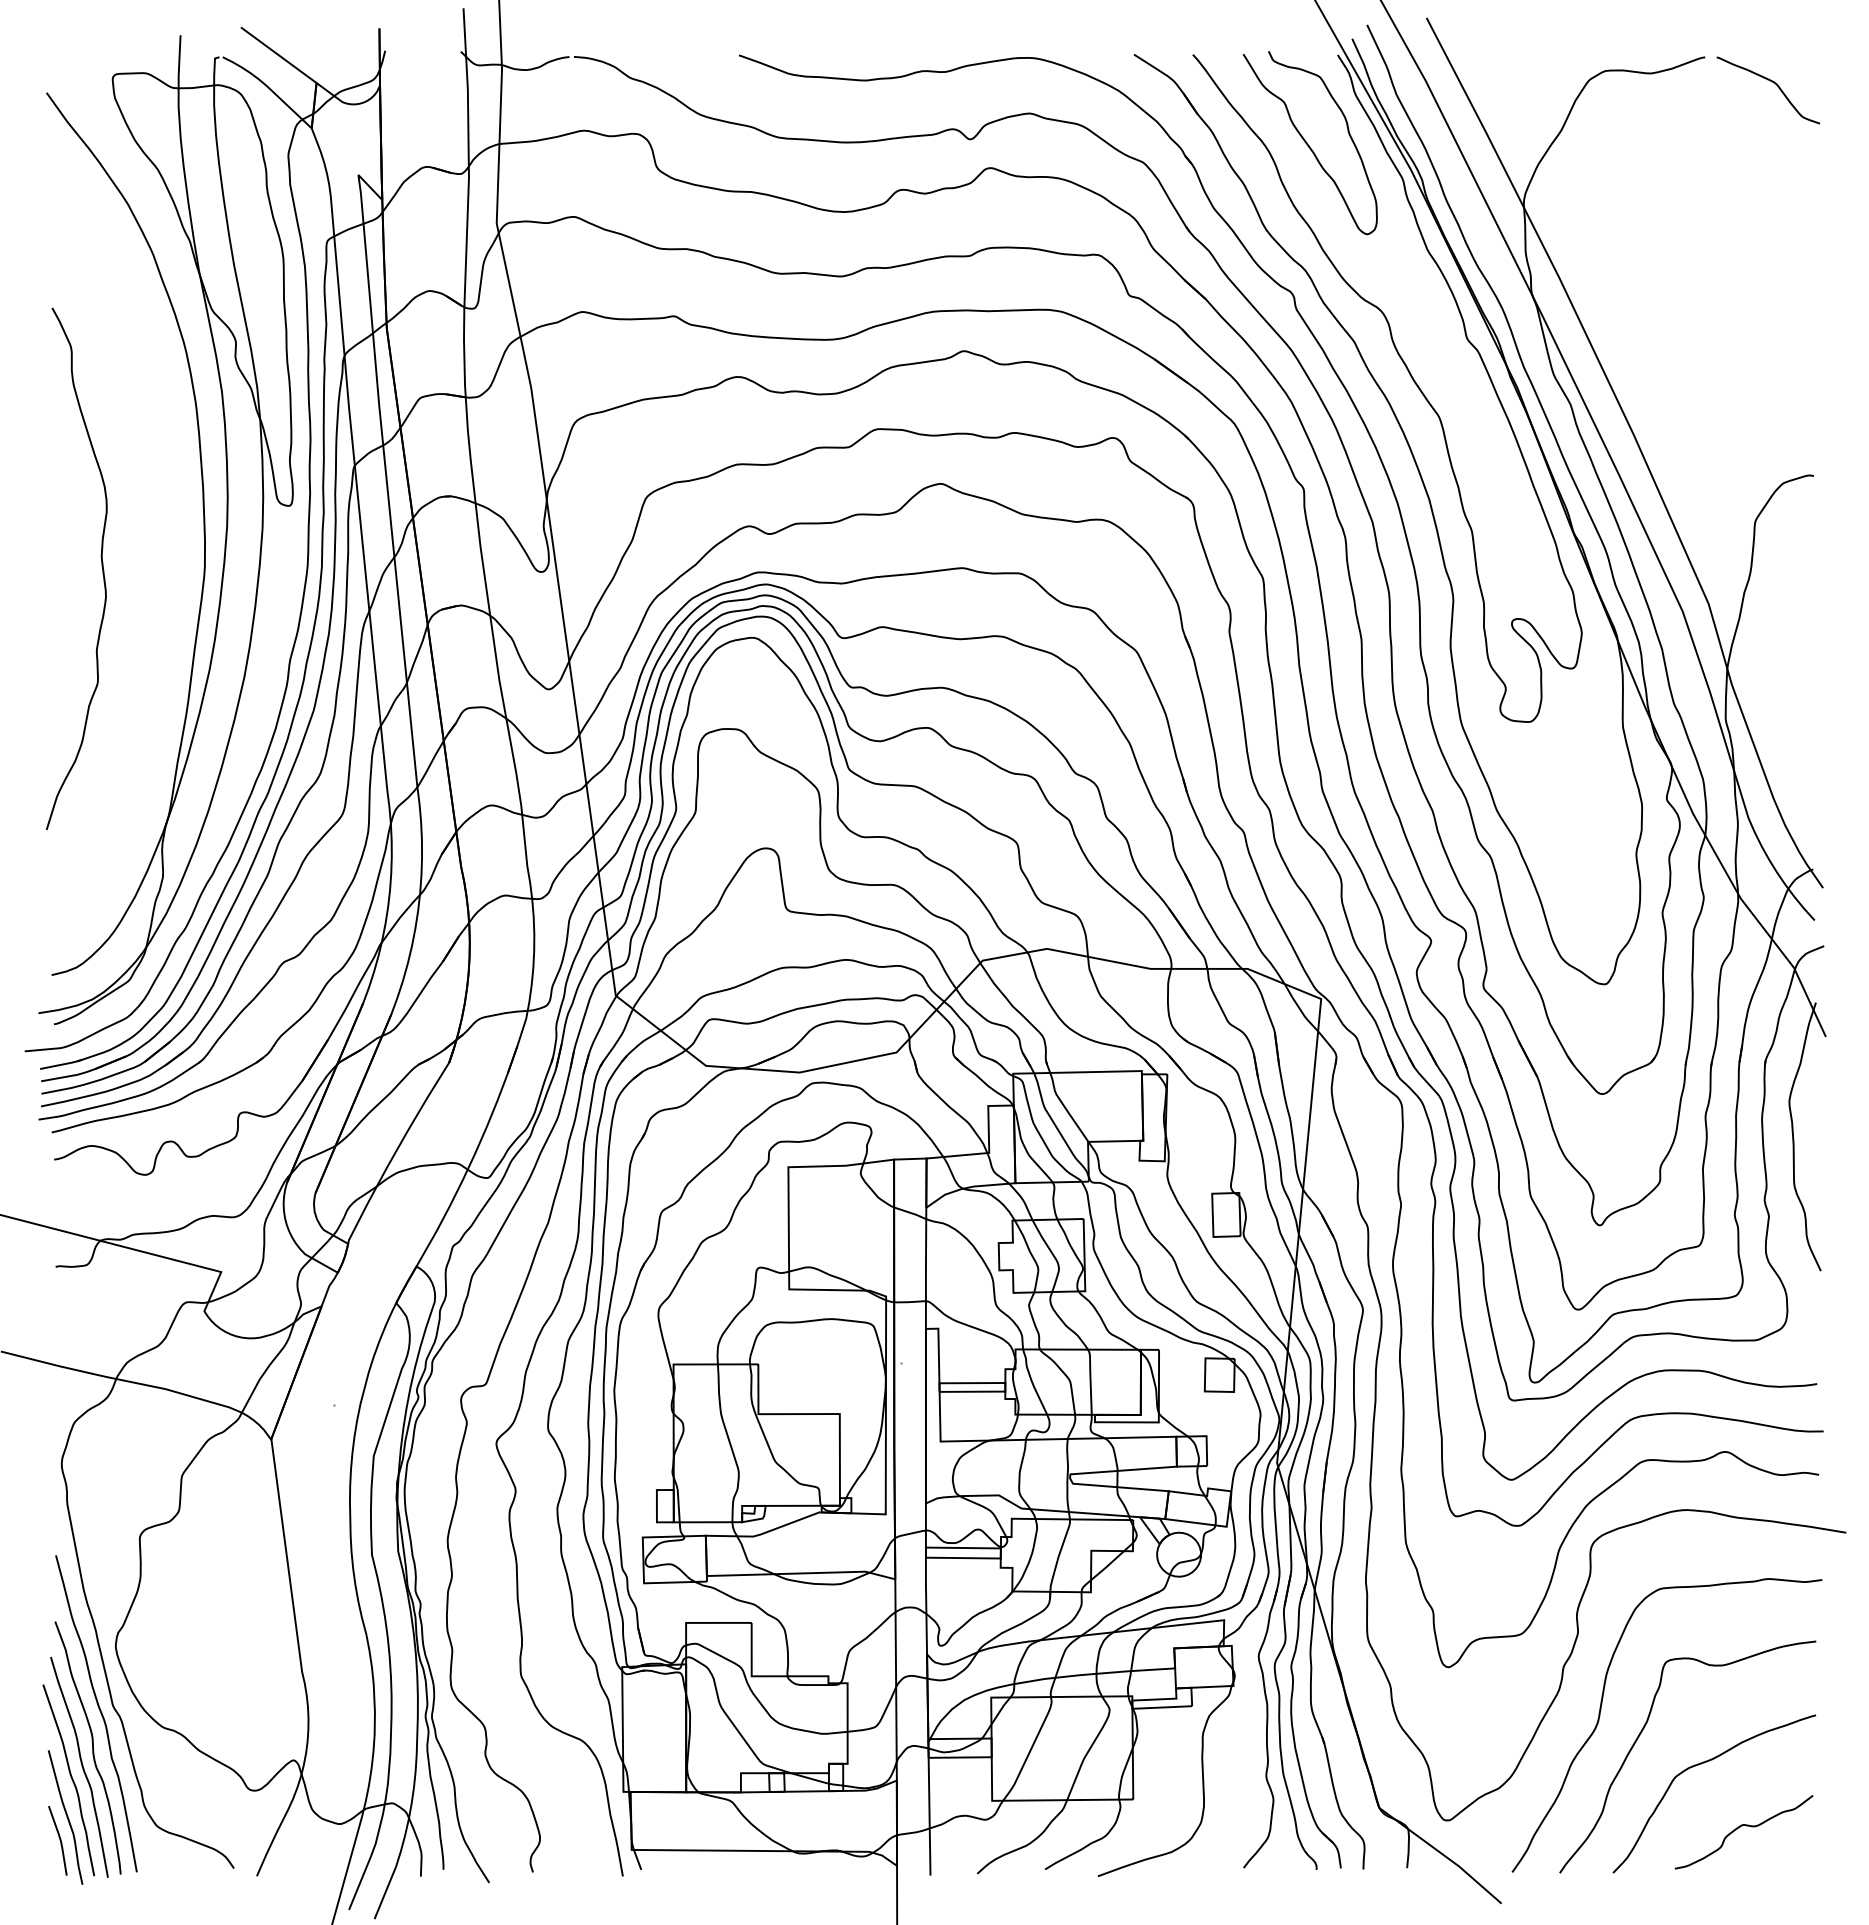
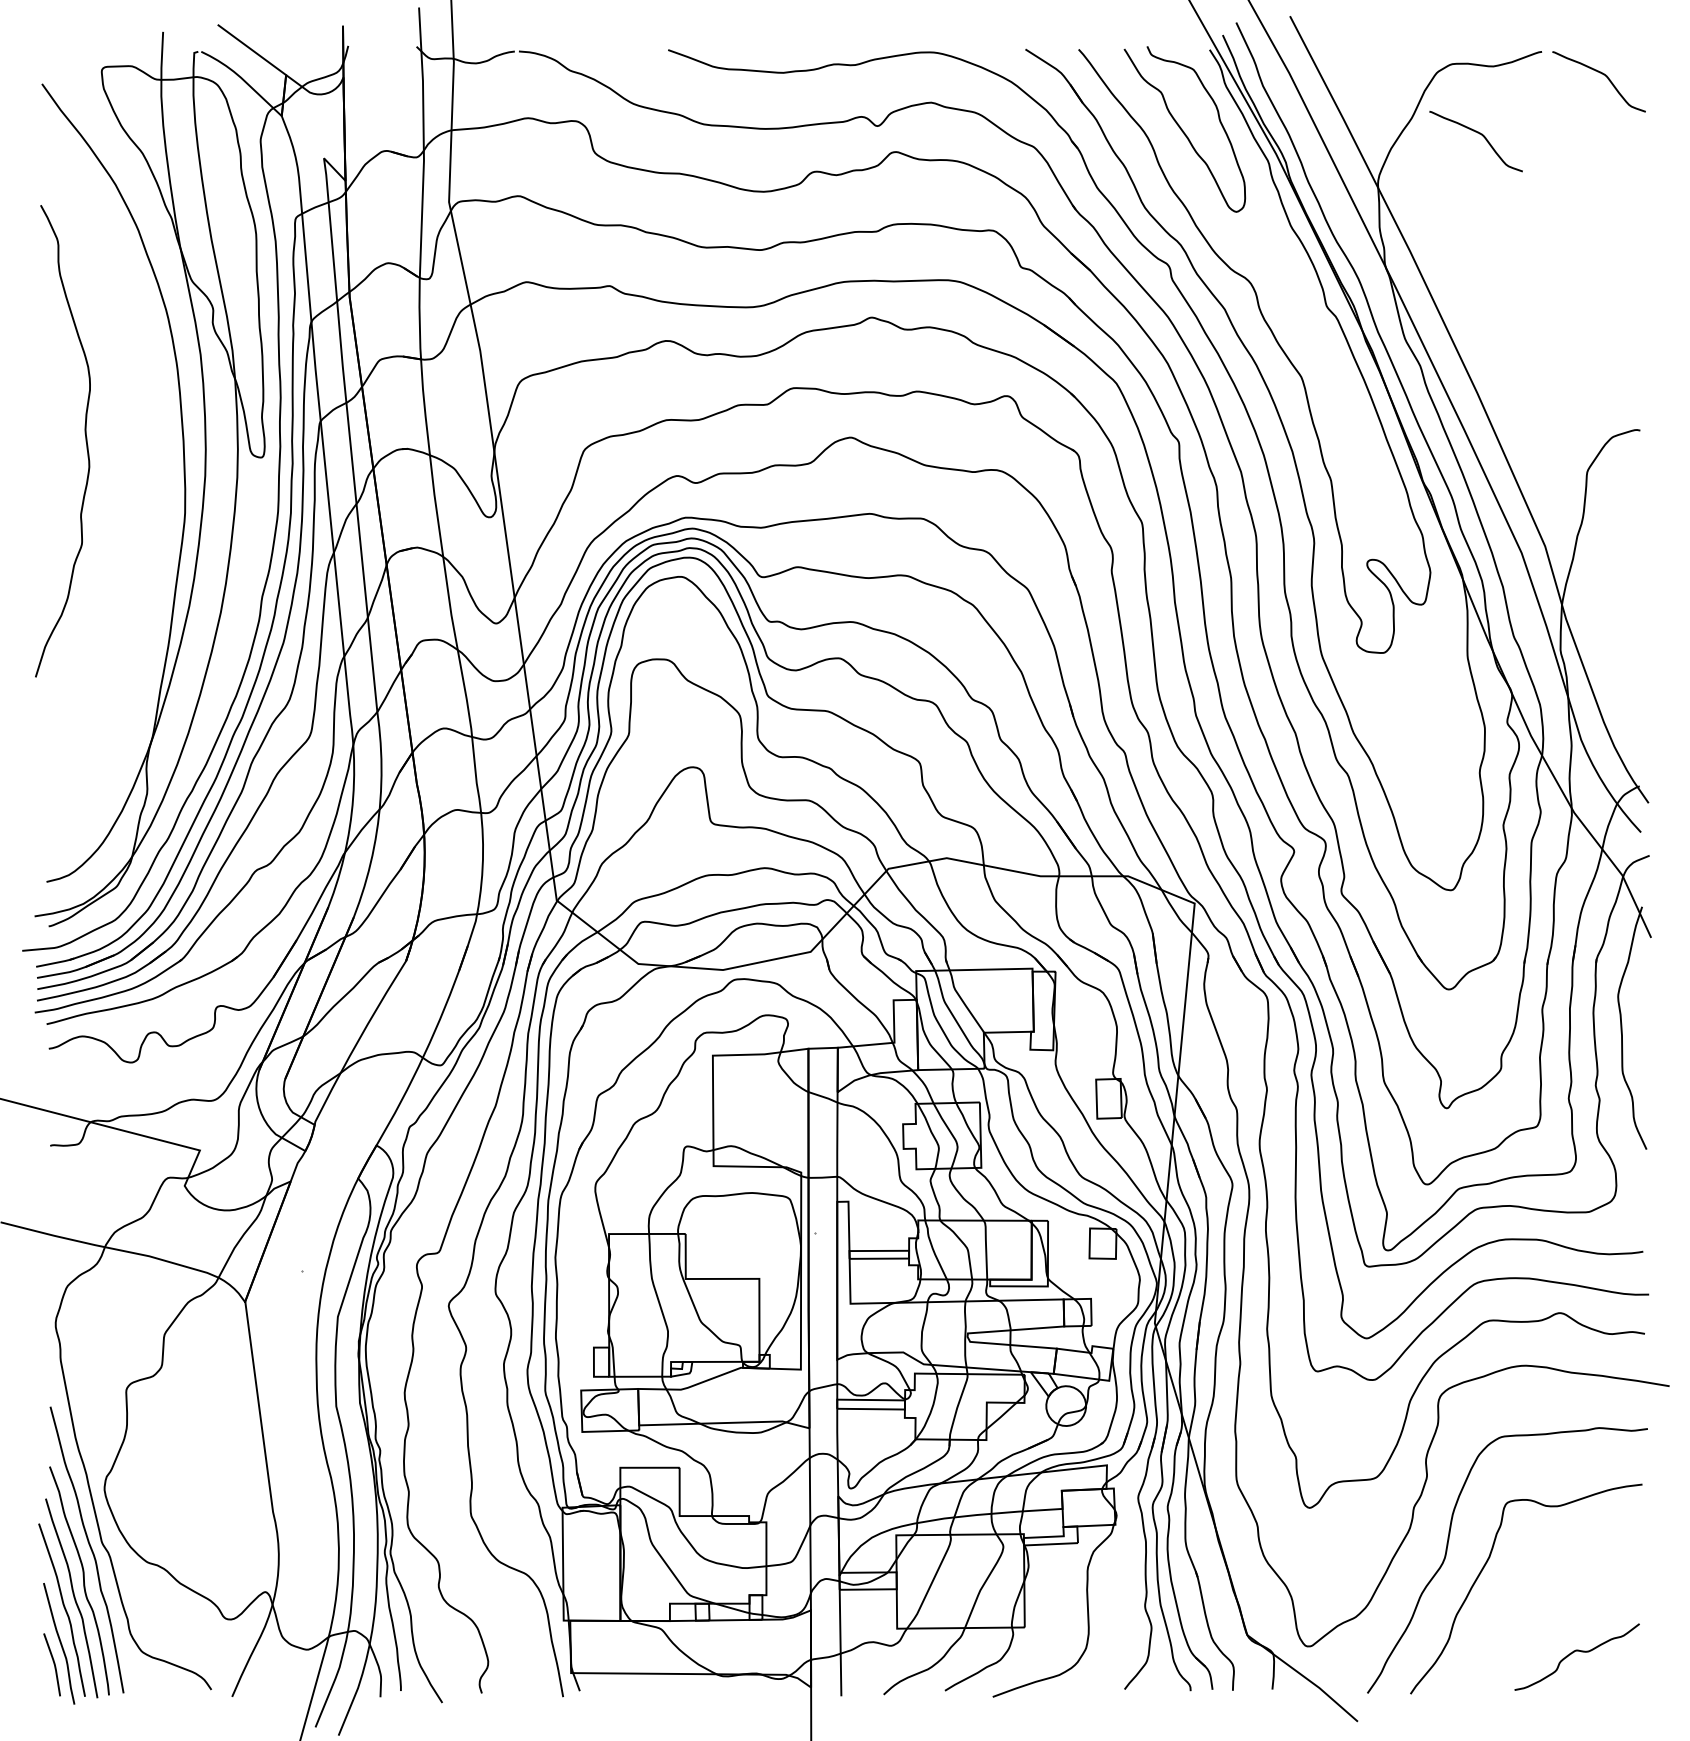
curve: (1637, 149) -> (1480, 135), added
curve: (101, 566) -> (85, 439), moved
curve: (1704, 1763) -> (1541, 1594), removed

